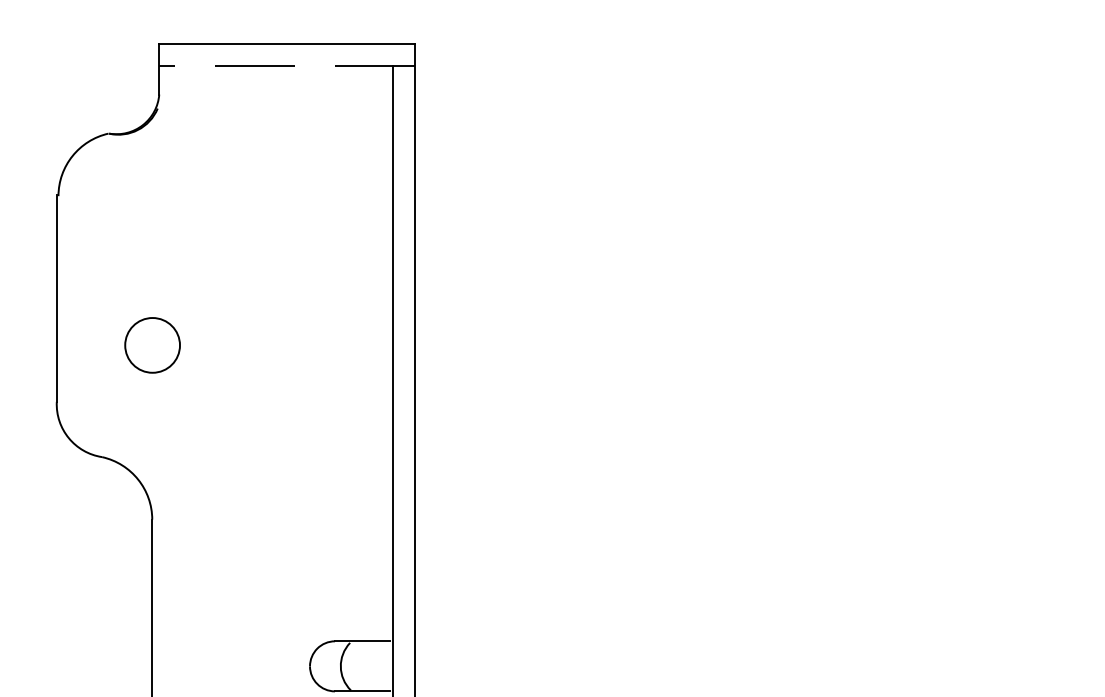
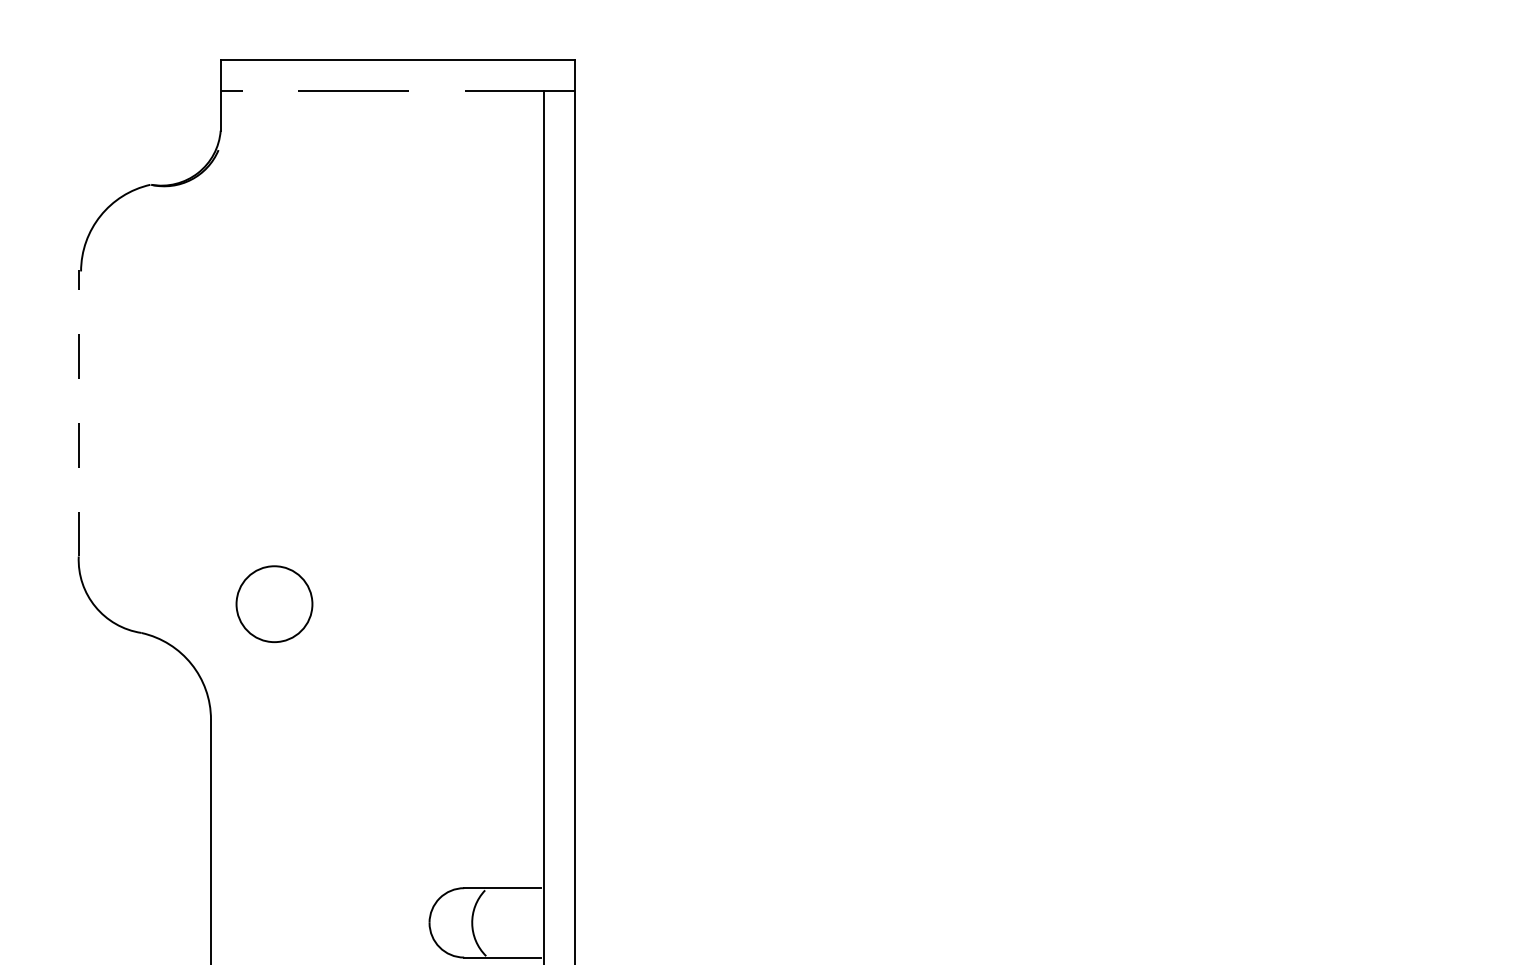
line: (56, 297) -> (78, 412), solid -> dashed
circle: (152, 344) -> (274, 603), moved

